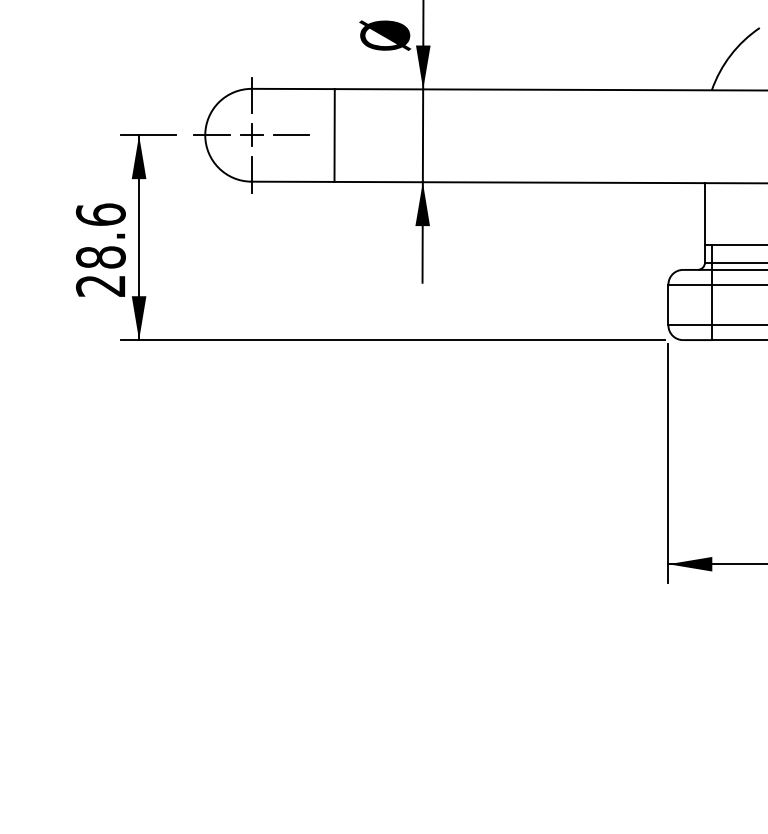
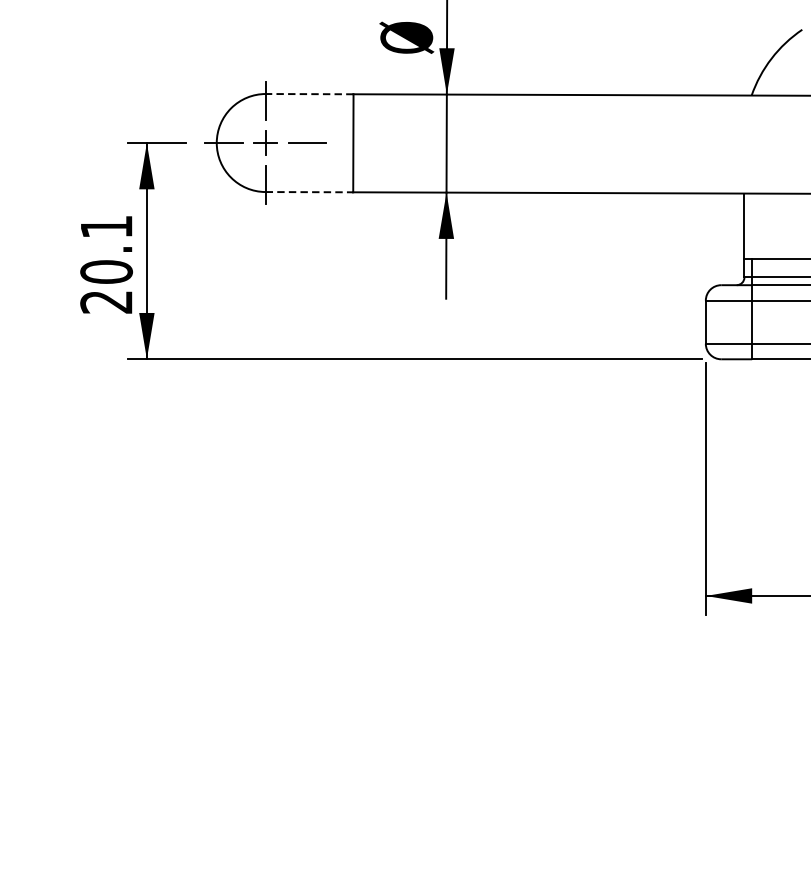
line: (292, 88) -> (308, 93), solid -> dashed
line: (293, 181) -> (309, 191), solid -> dashed
text: (100, 235) -> (106, 248), 28.6 -> 20.1

